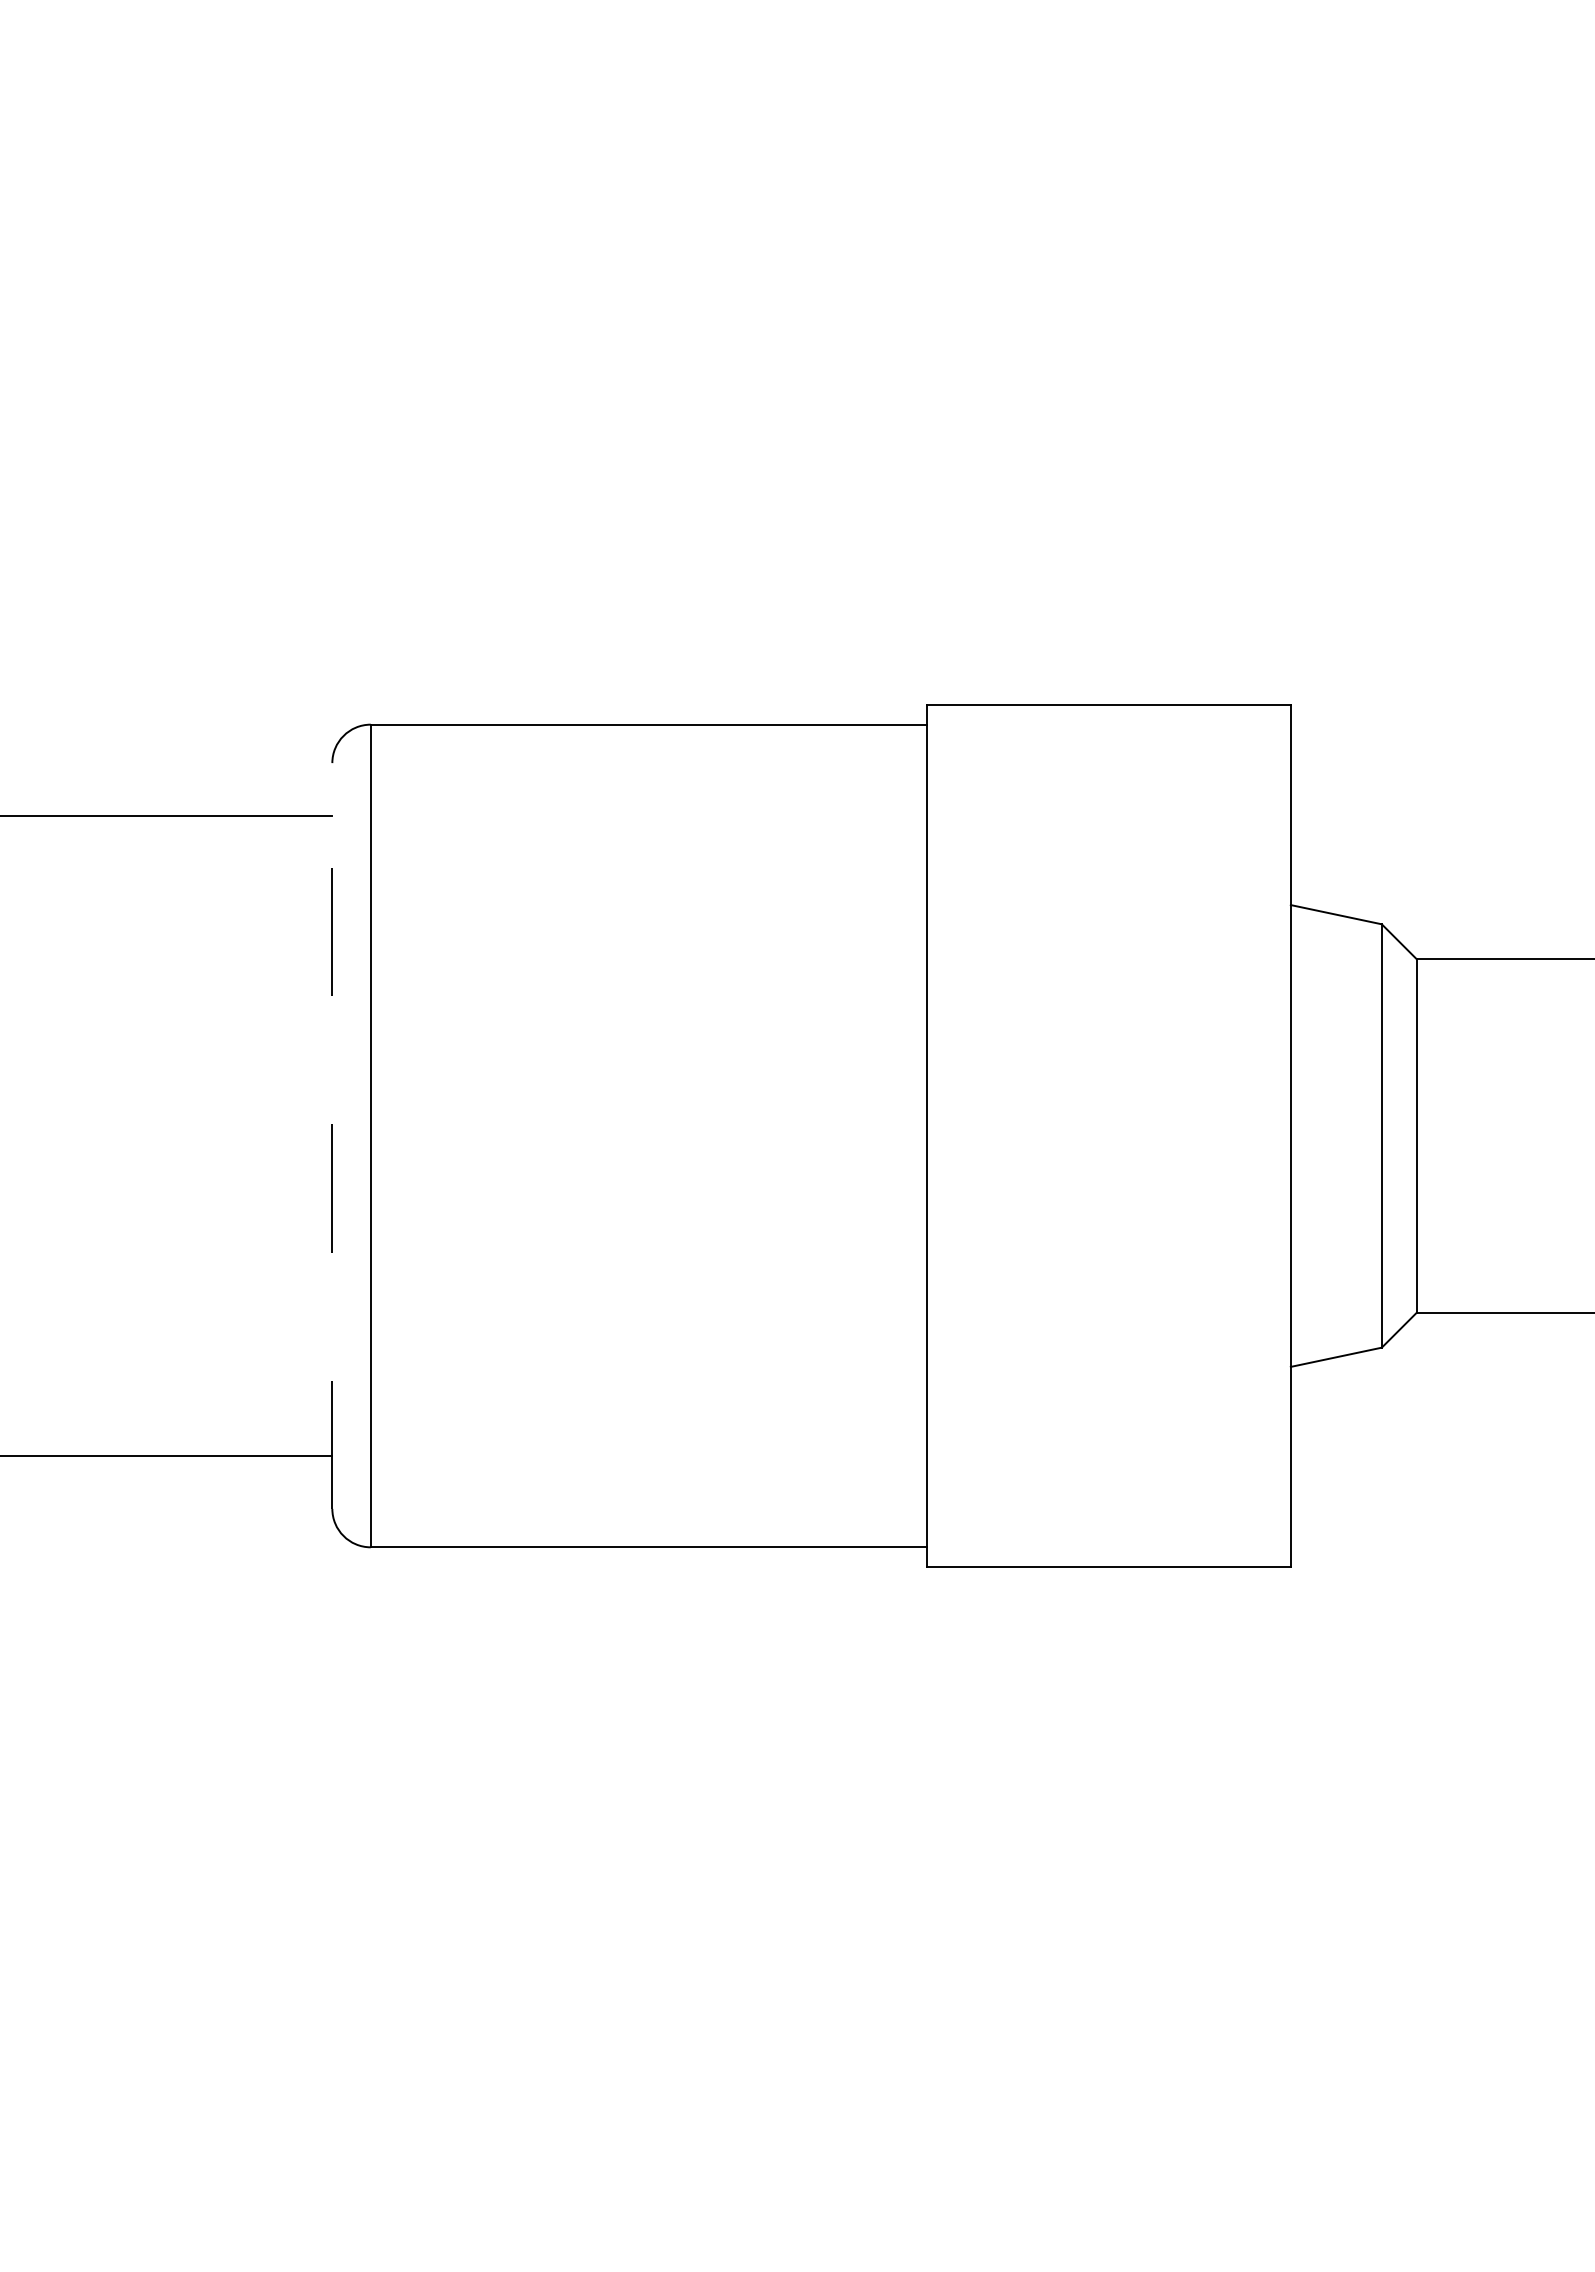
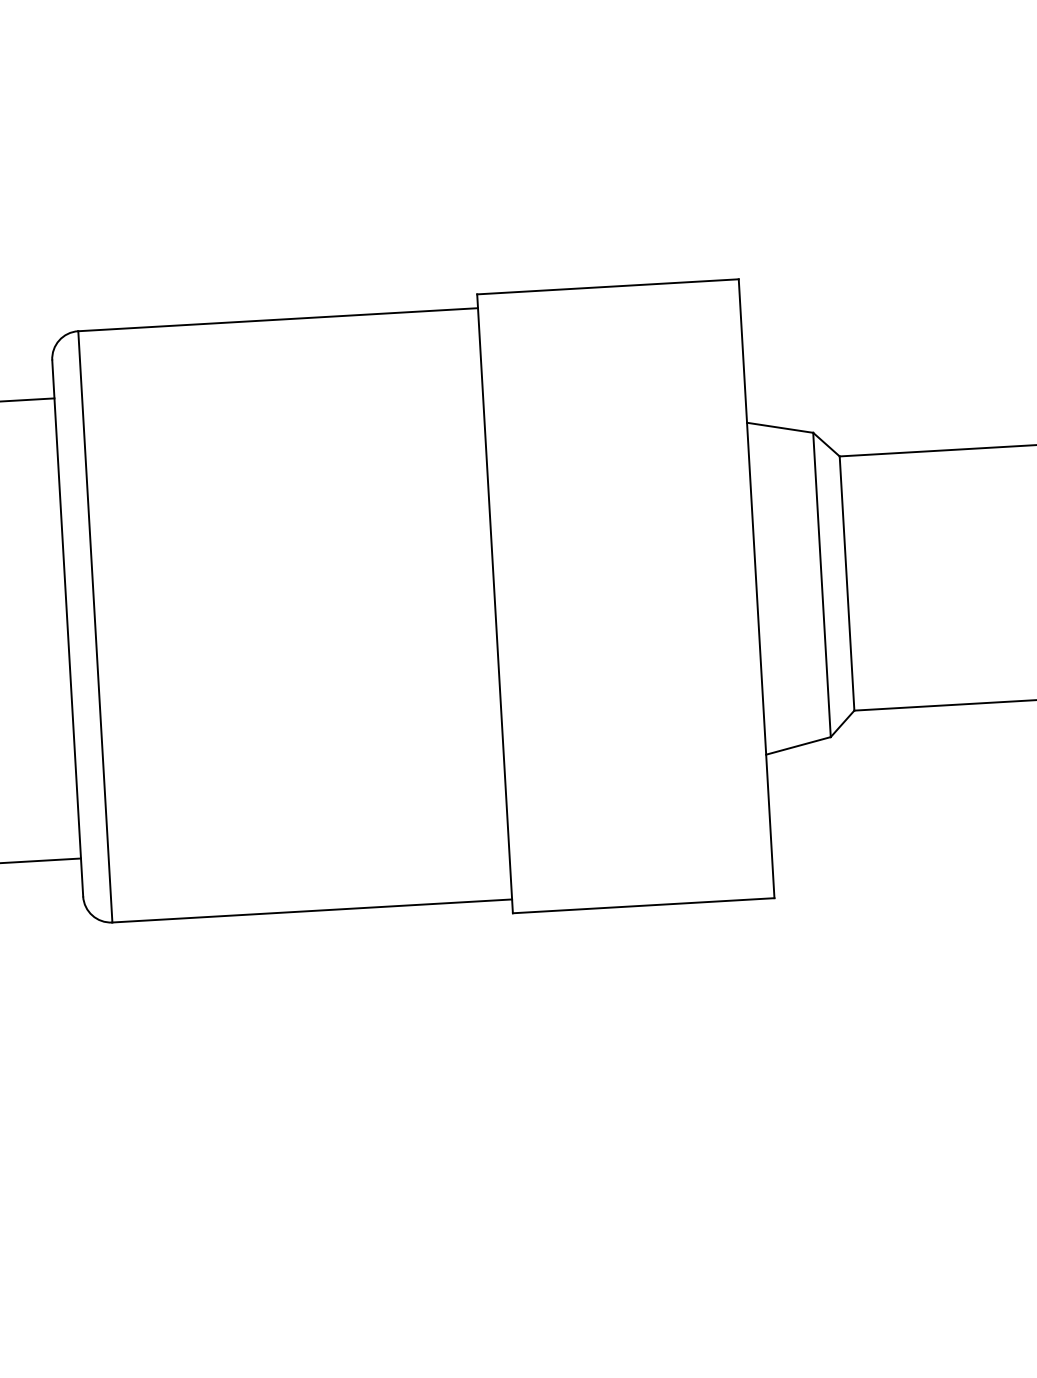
line: (332, 1136) -> (67, 628), dashed -> solid

